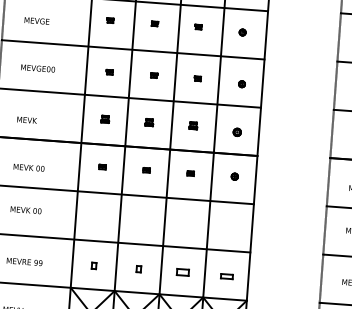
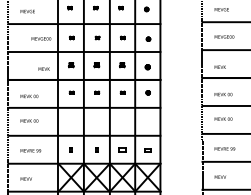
text: (38, 67) -> (41, 38), moved
text: (25, 119) -> (43, 68), moved

